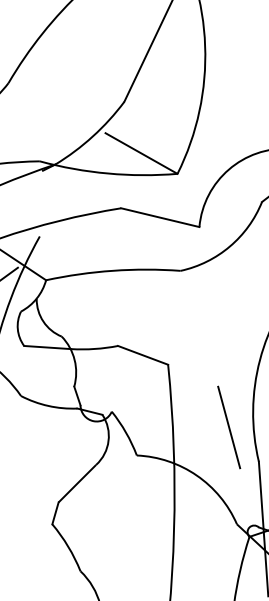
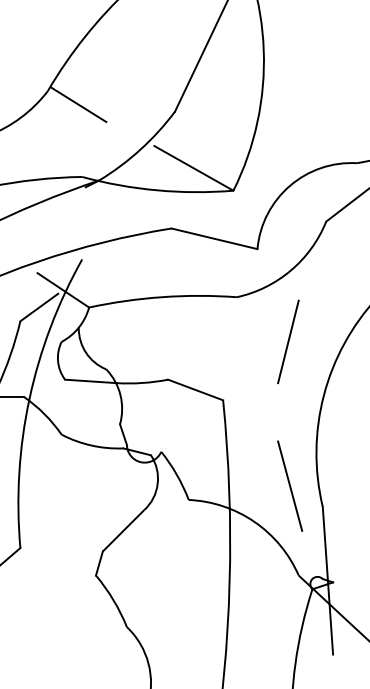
line: (36, 95) -> (78, 104), added
line: (227, 311) -> (288, 341), added
line: (229, 426) -> (290, 485), moved

